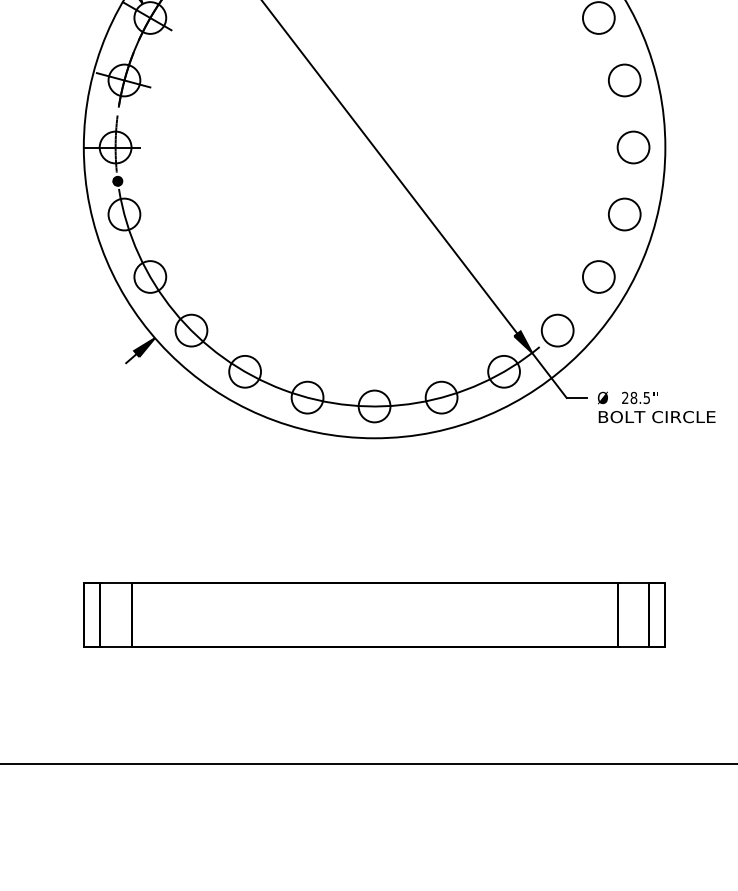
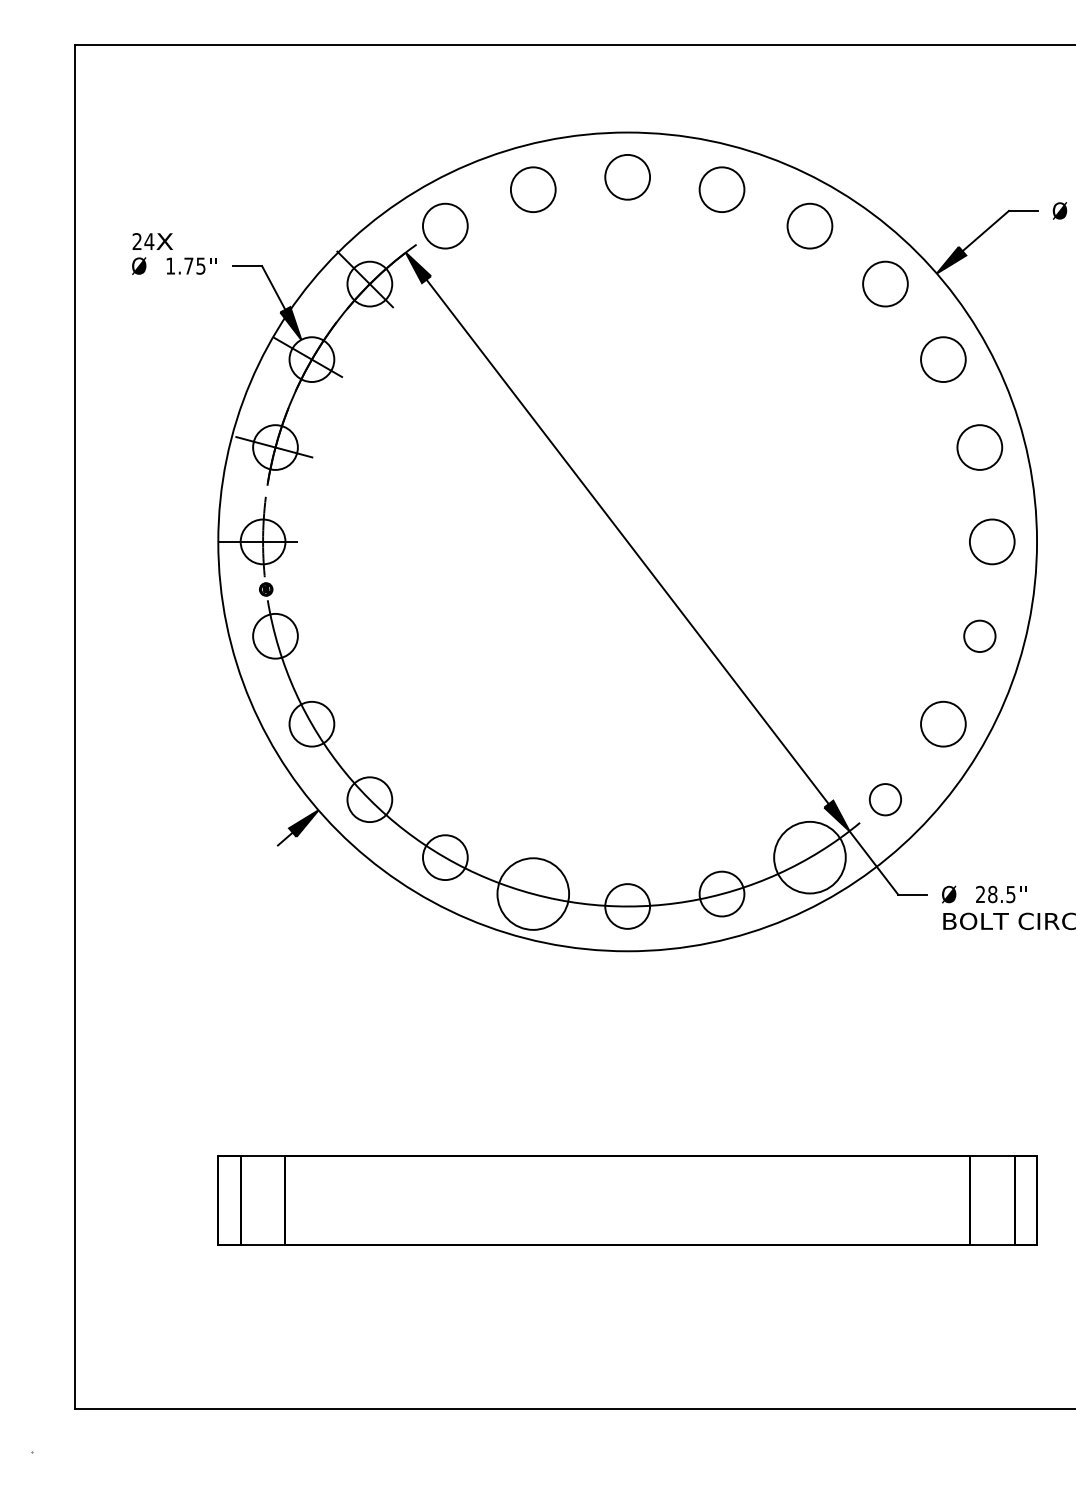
circle: (624, 214) -> (979, 636), size x0.7
circle: (557, 330) -> (885, 799), size x0.7
circle: (503, 371) -> (809, 857), size x1.6
circle: (306, 397) -> (532, 893), size x1.6

